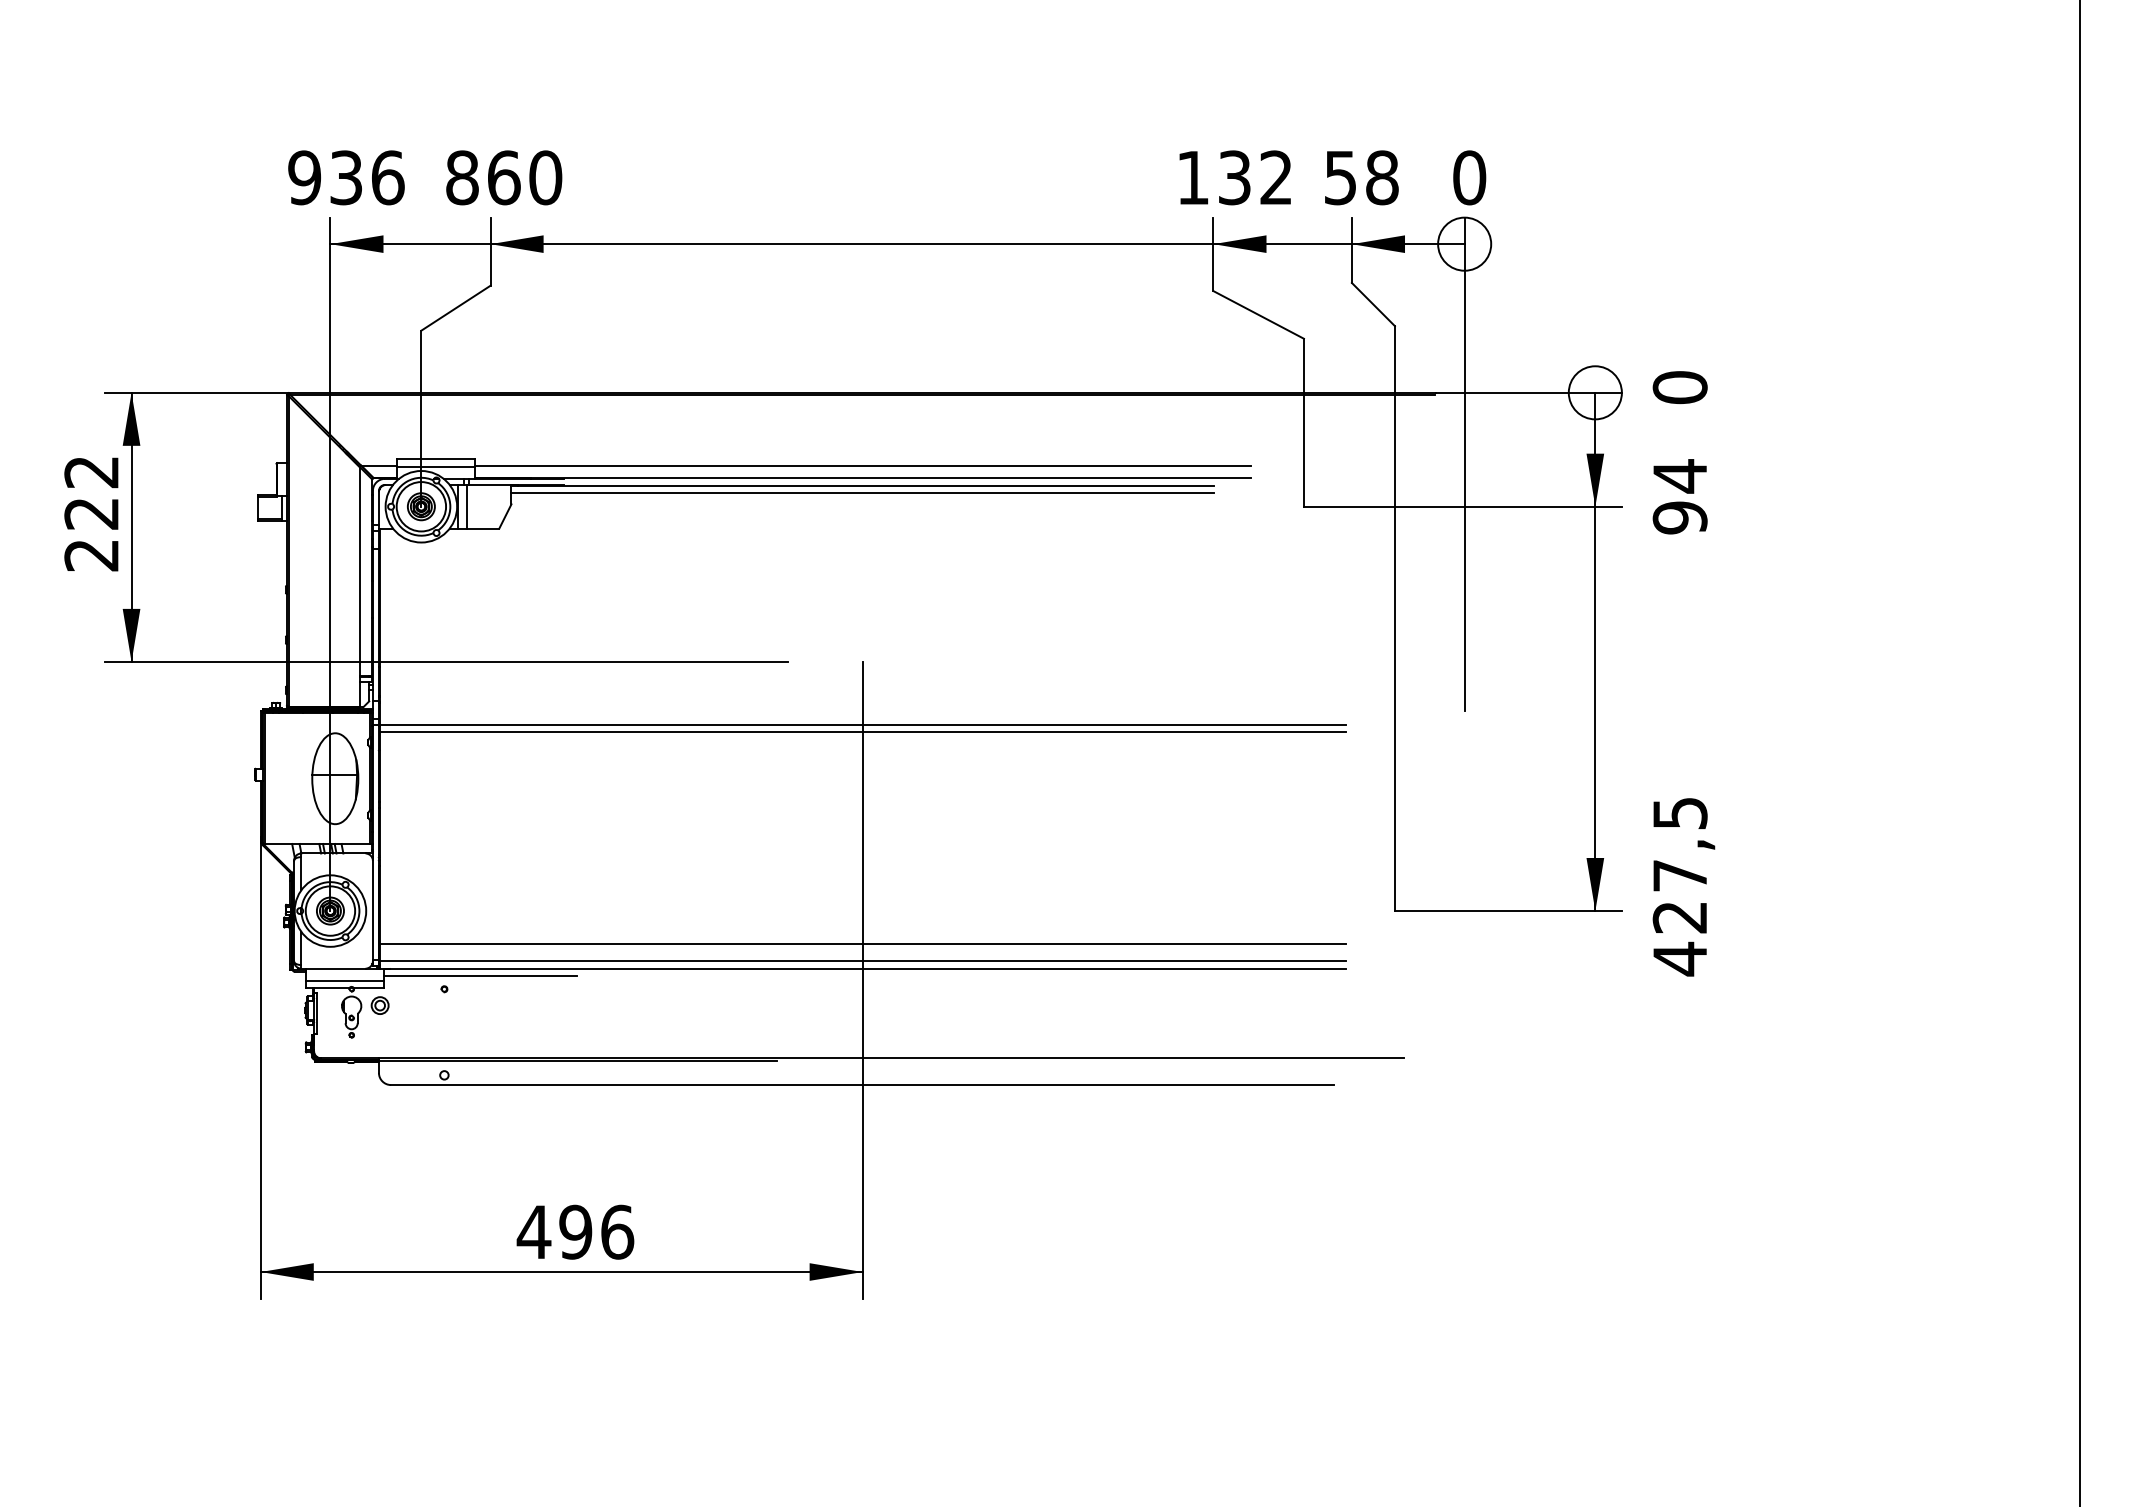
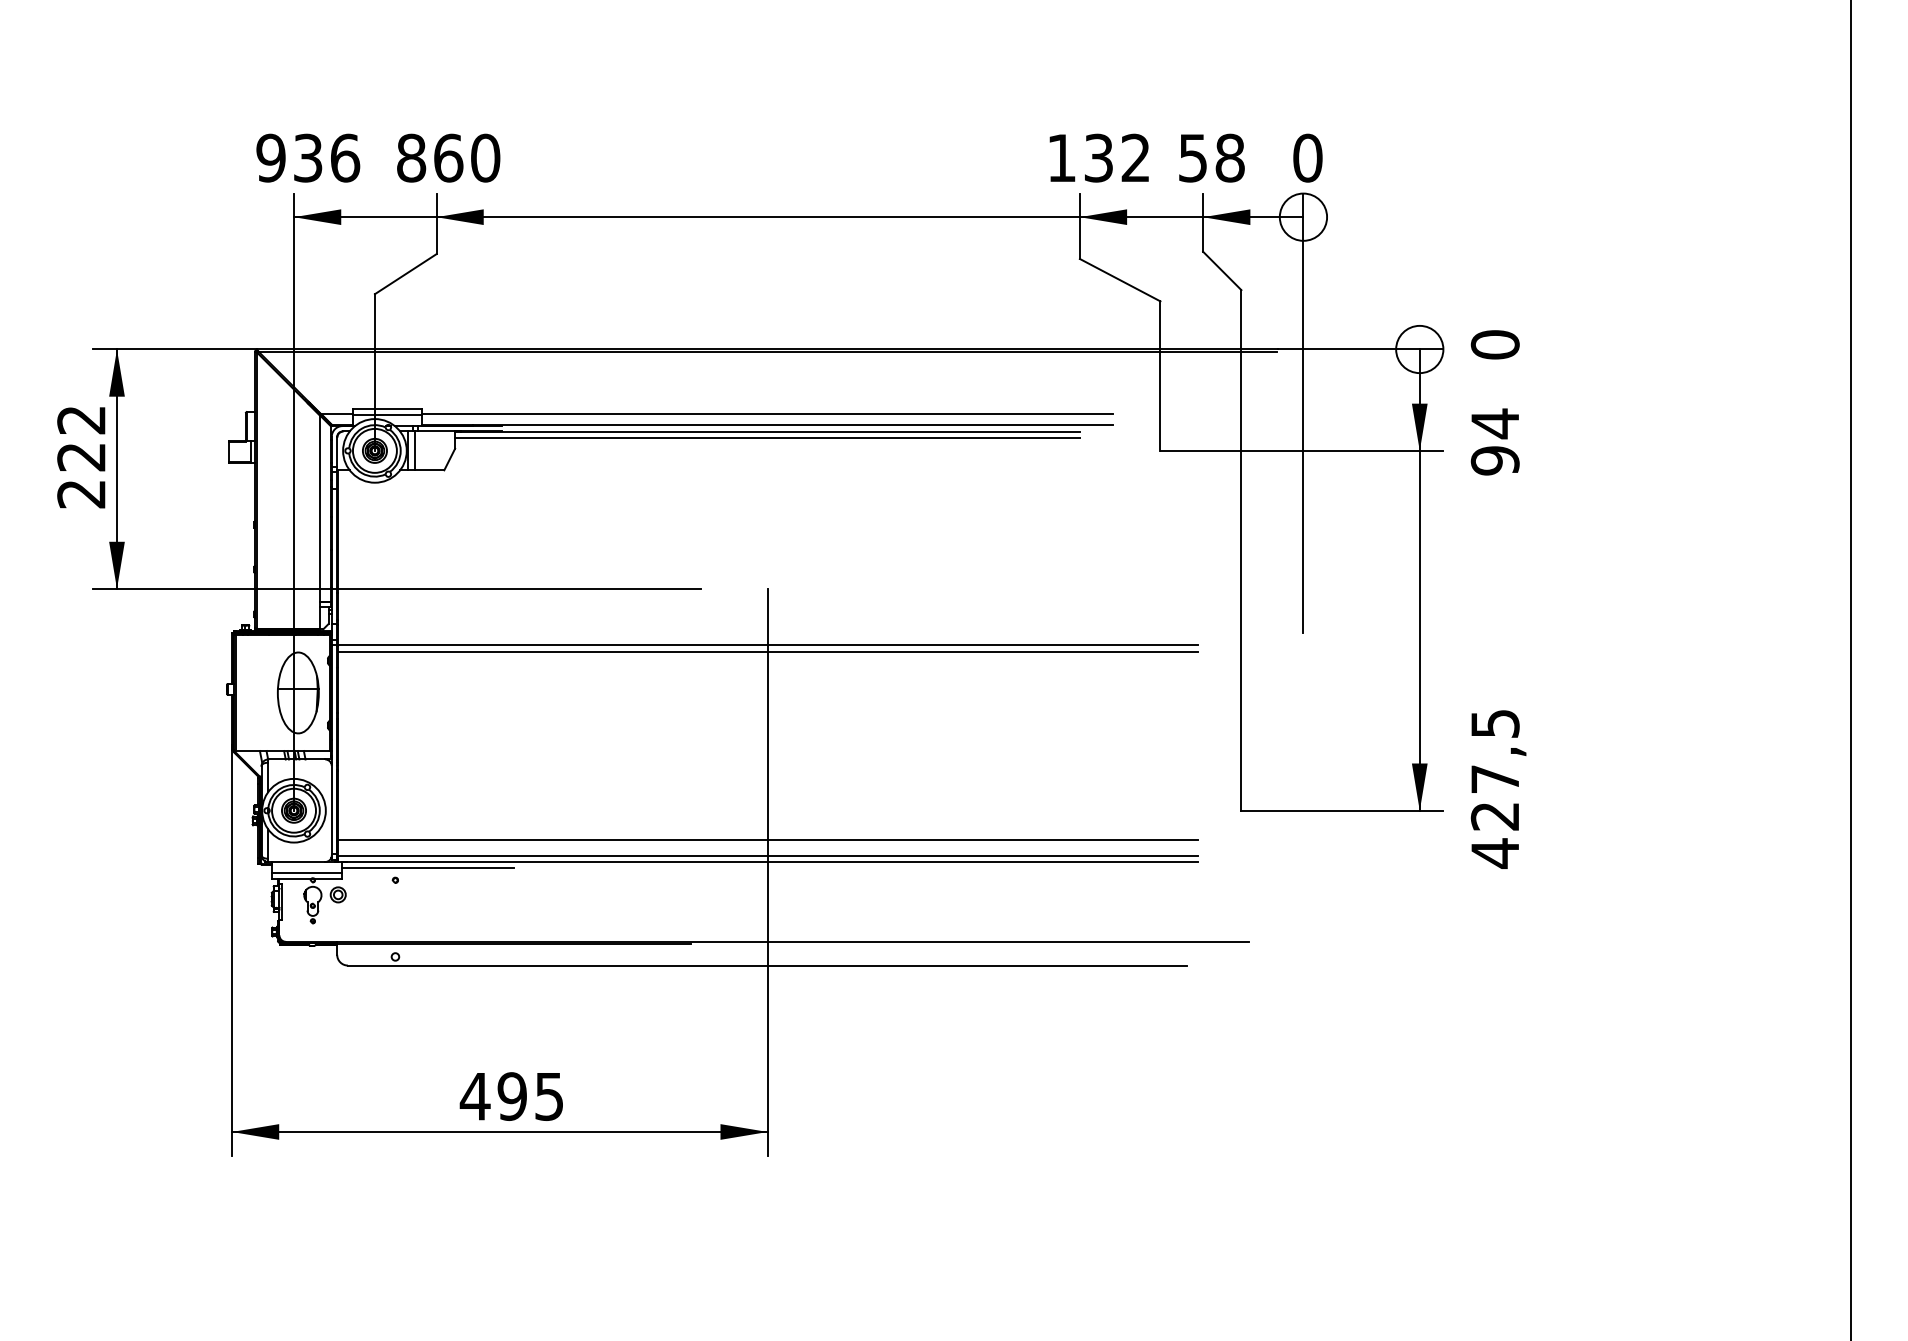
text: (617, 1231) -> (549, 1095), 496 -> 495

